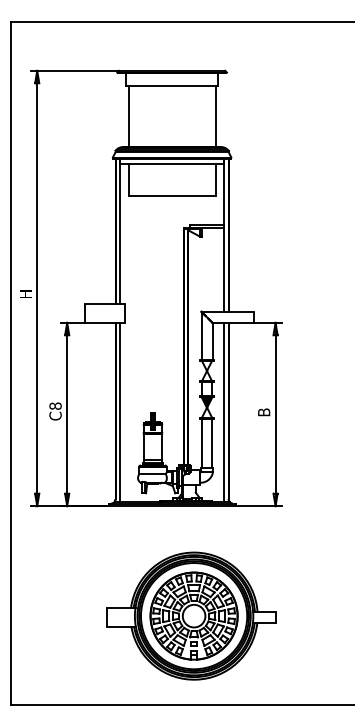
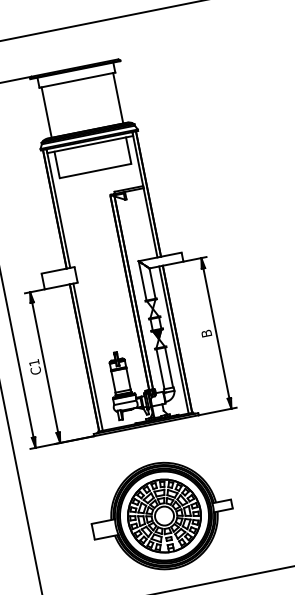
text: (55, 405) -> (34, 362), C8 -> C1
part: (191, 615) -> (162, 515), moved

